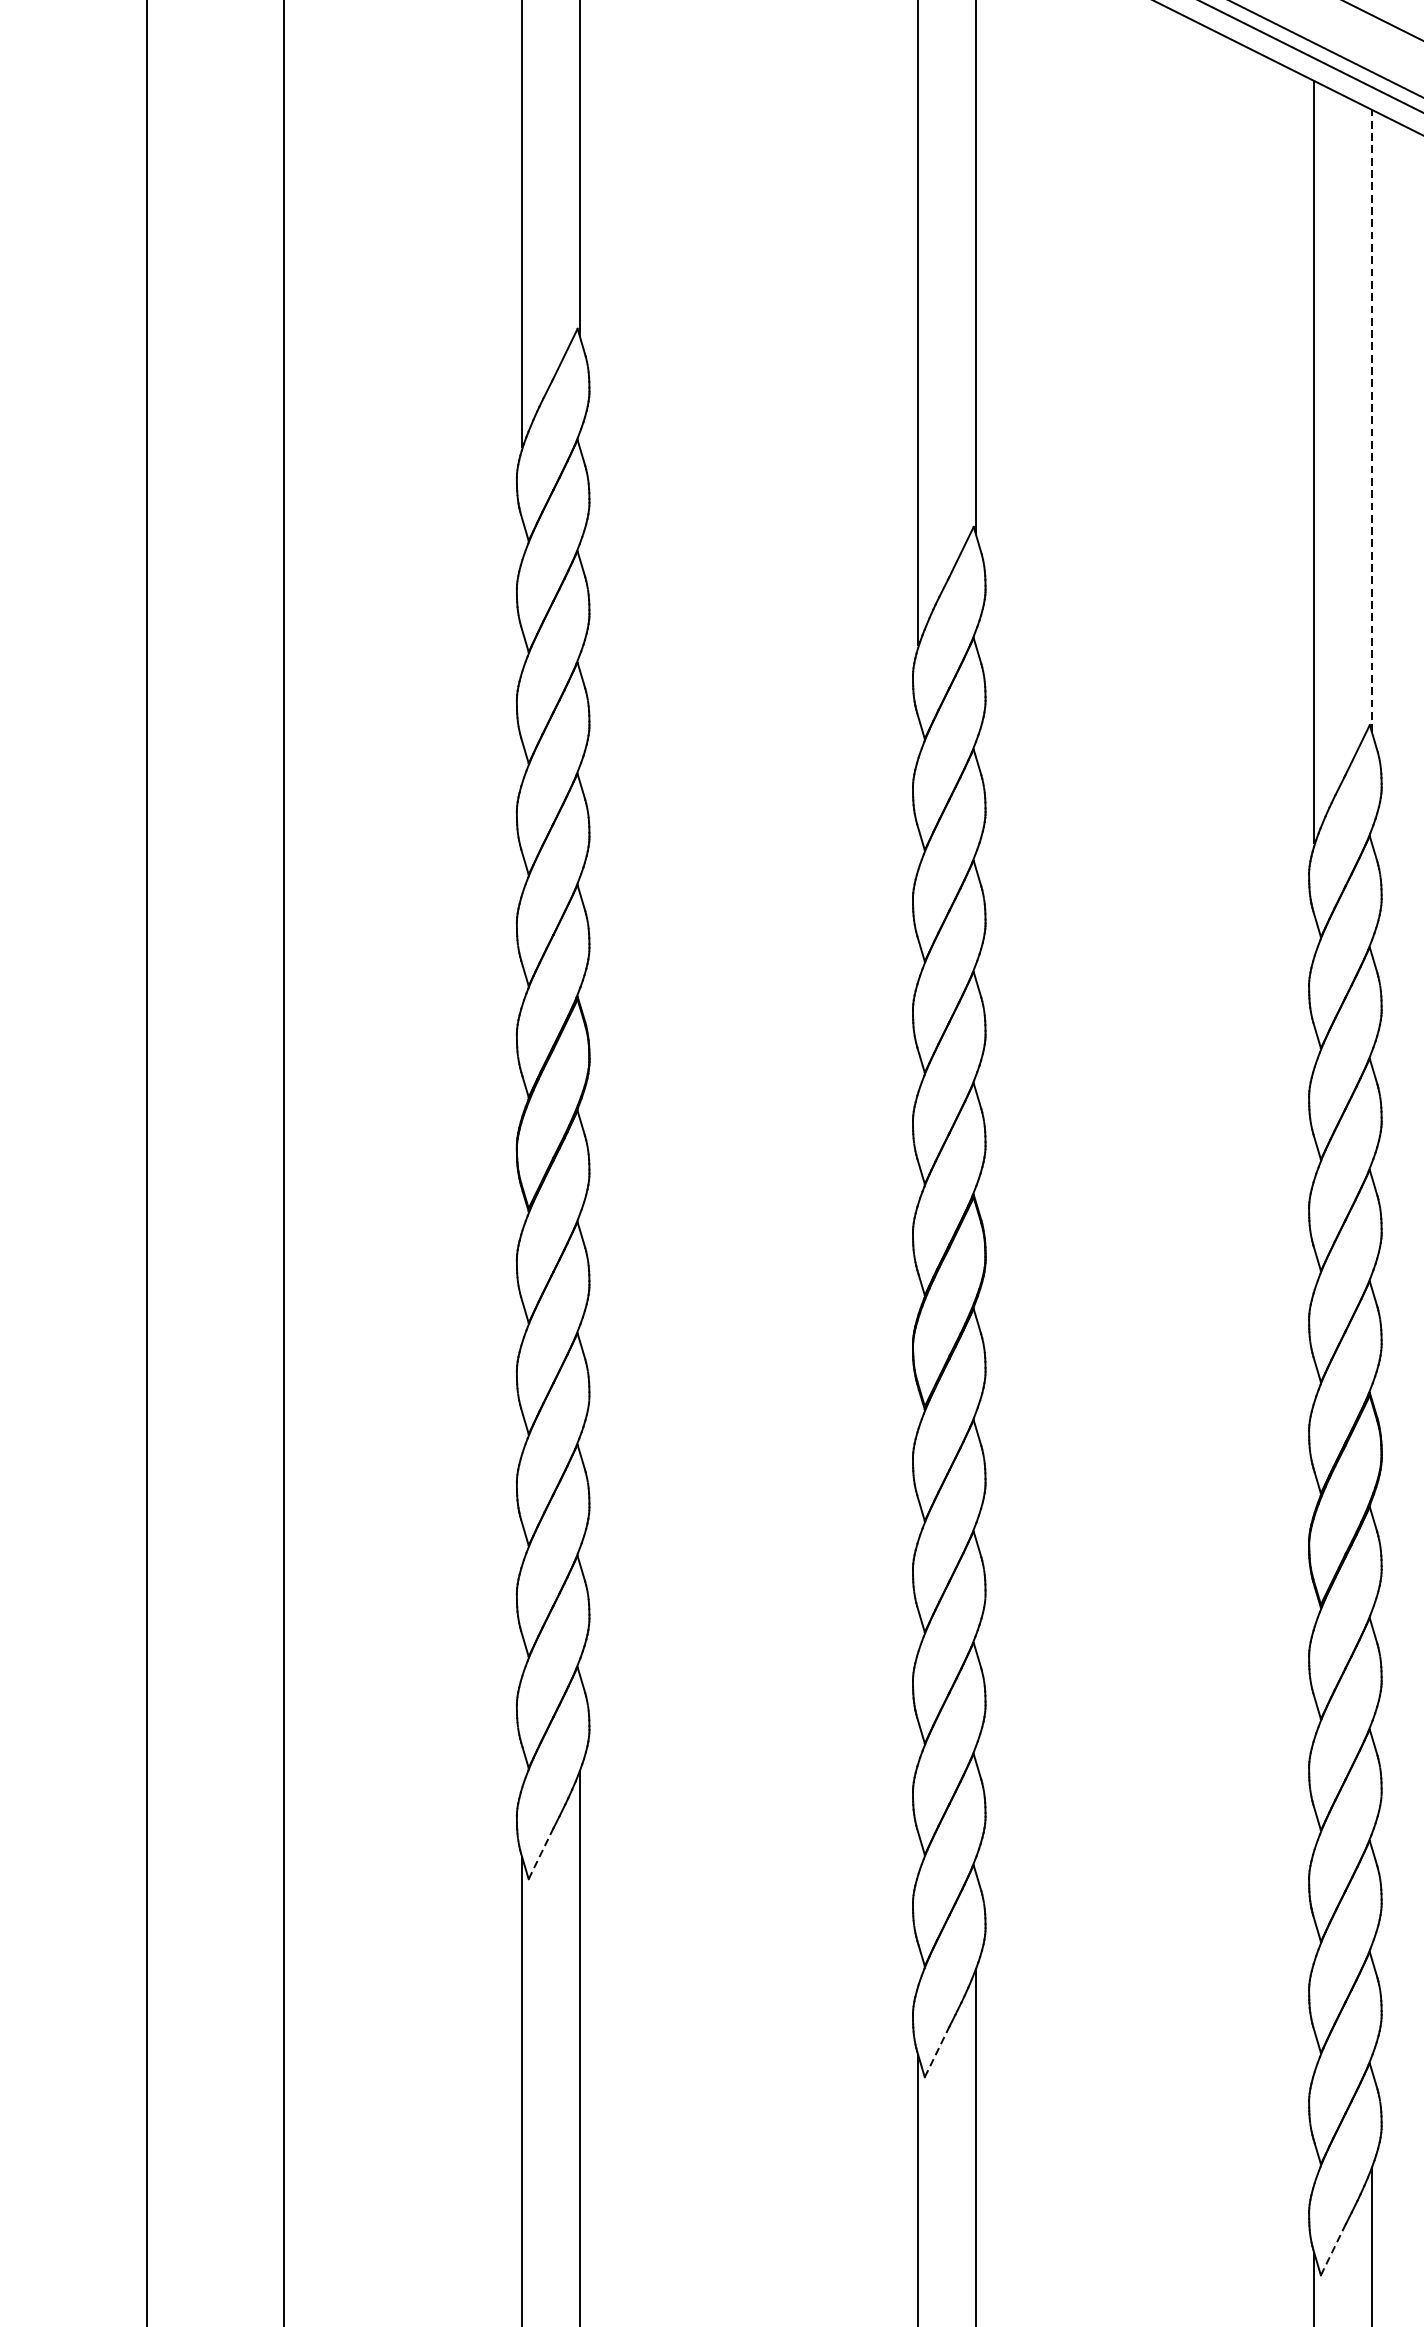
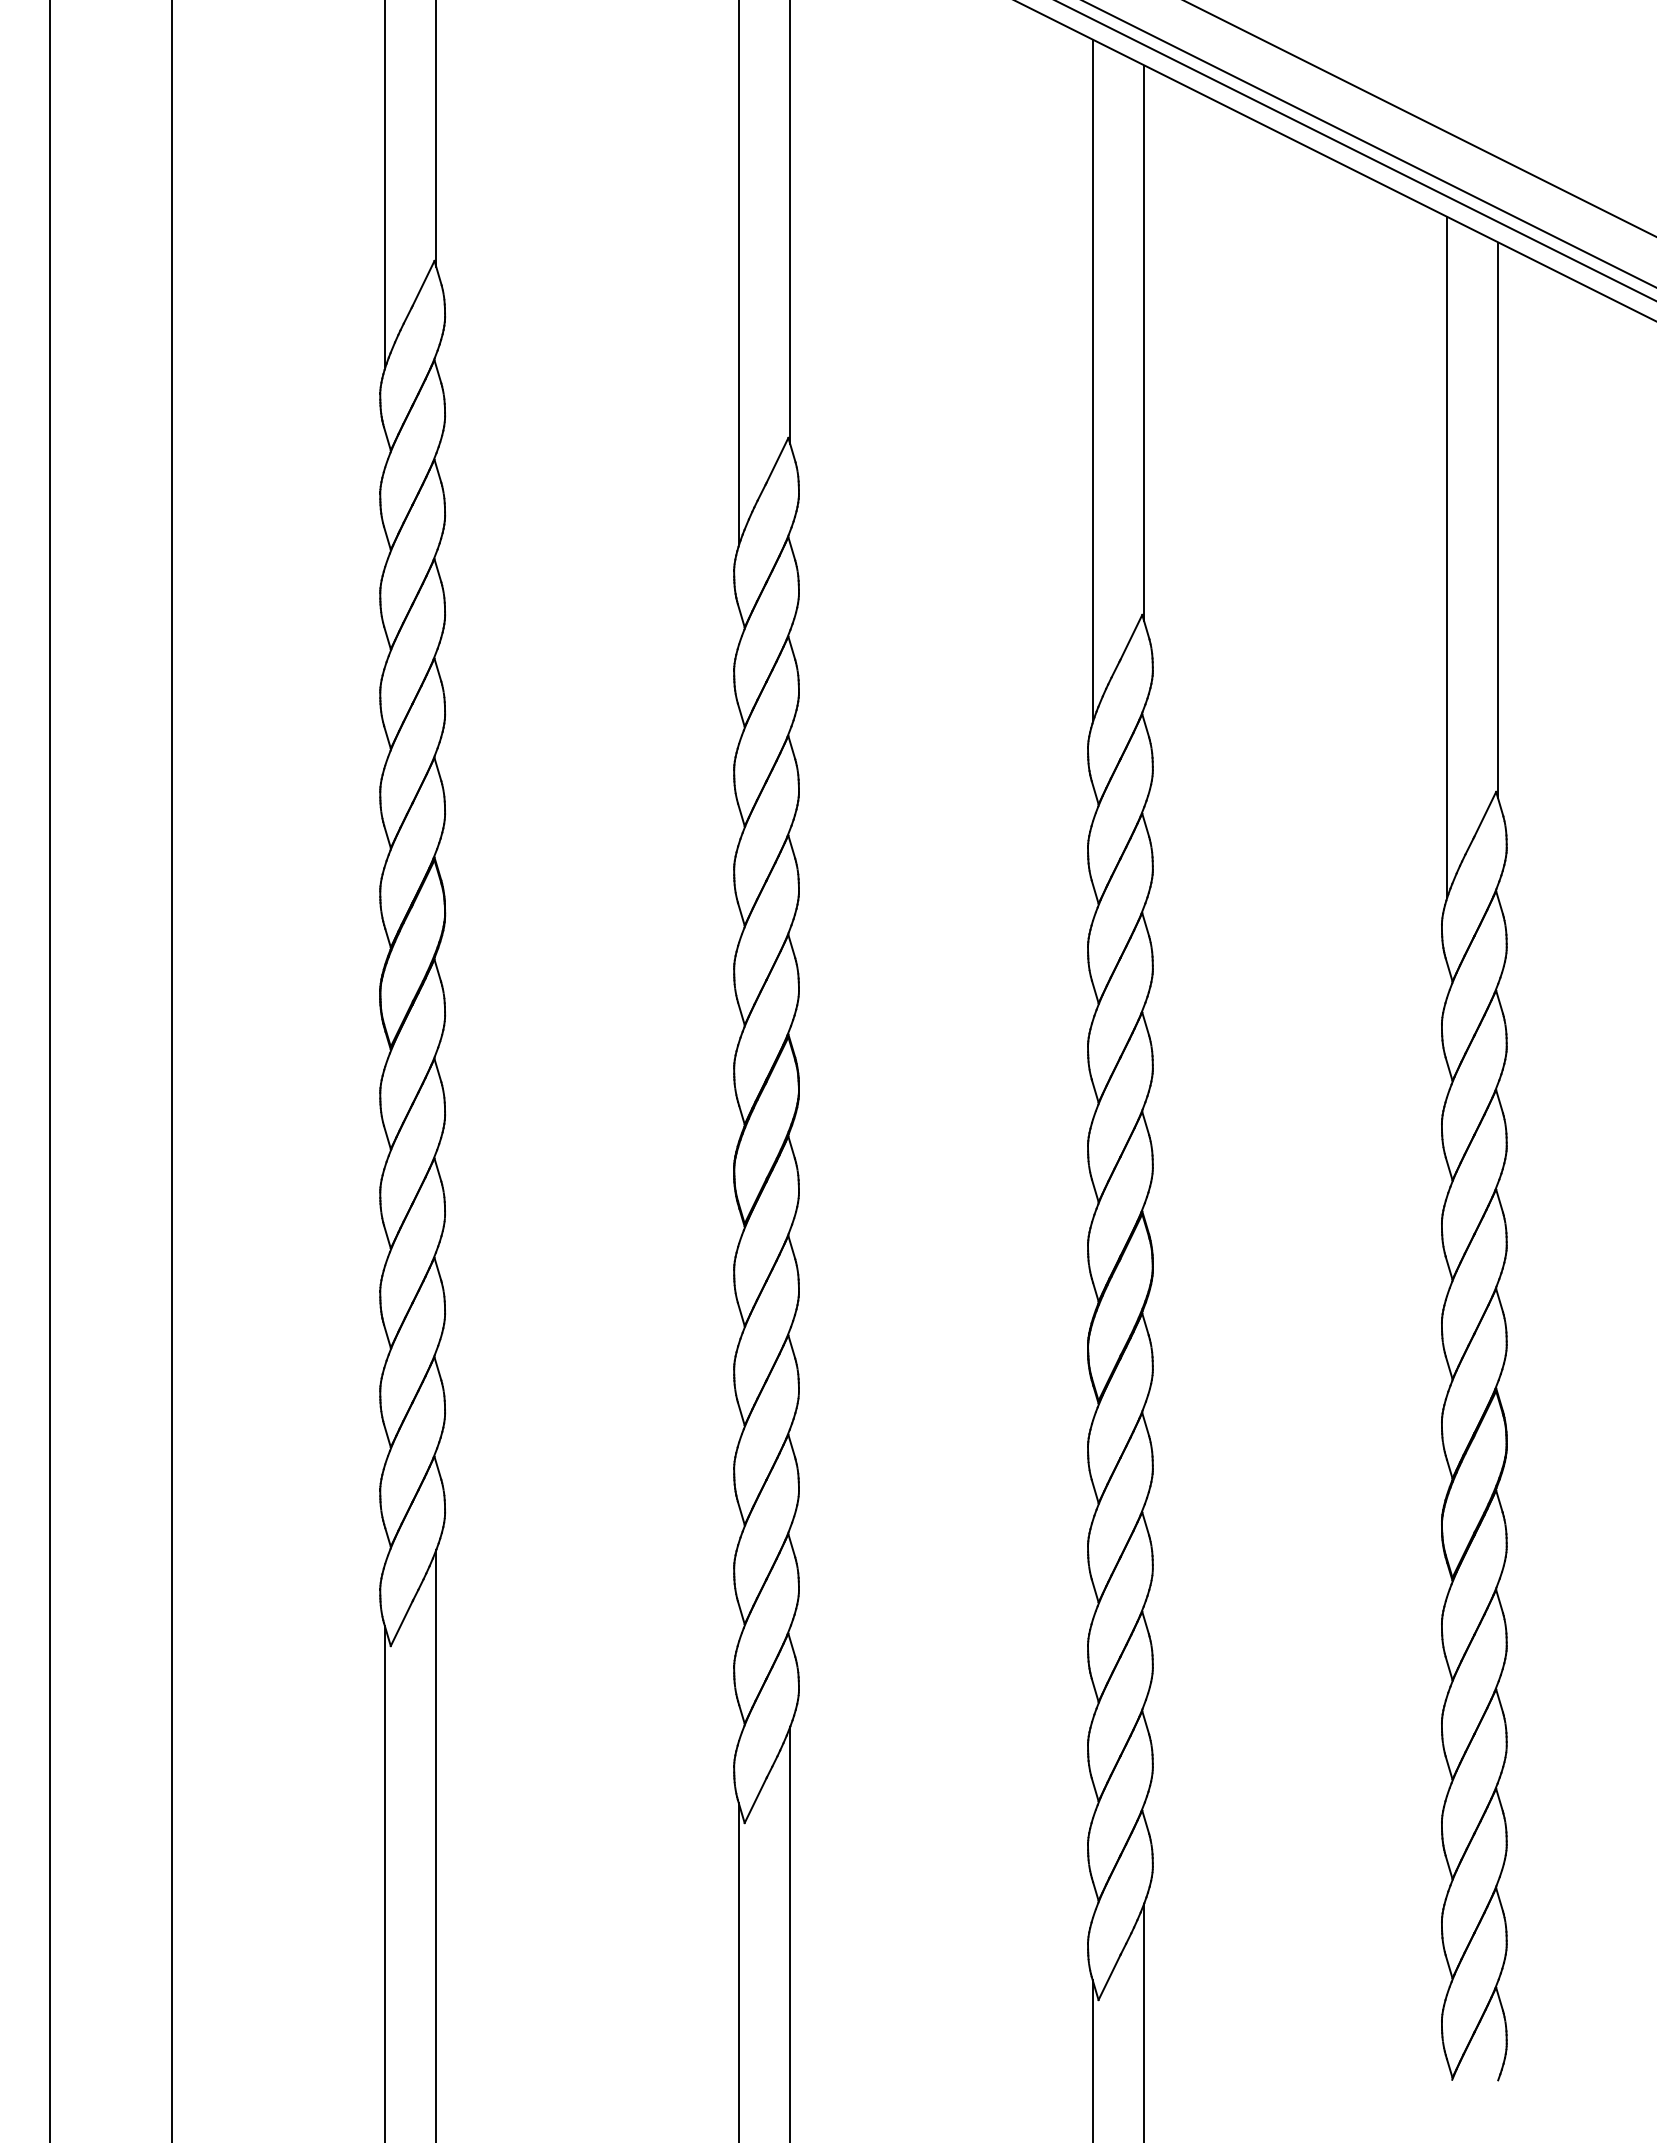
line: (1372, 421) -> (1144, 343), dashed -> solid
line: (540, 1853) -> (401, 1623), dashed -> solid
line: (936, 2052) -> (755, 1800), dashed -> solid
line: (1333, 2250) -> (1109, 1977), dashed -> solid

